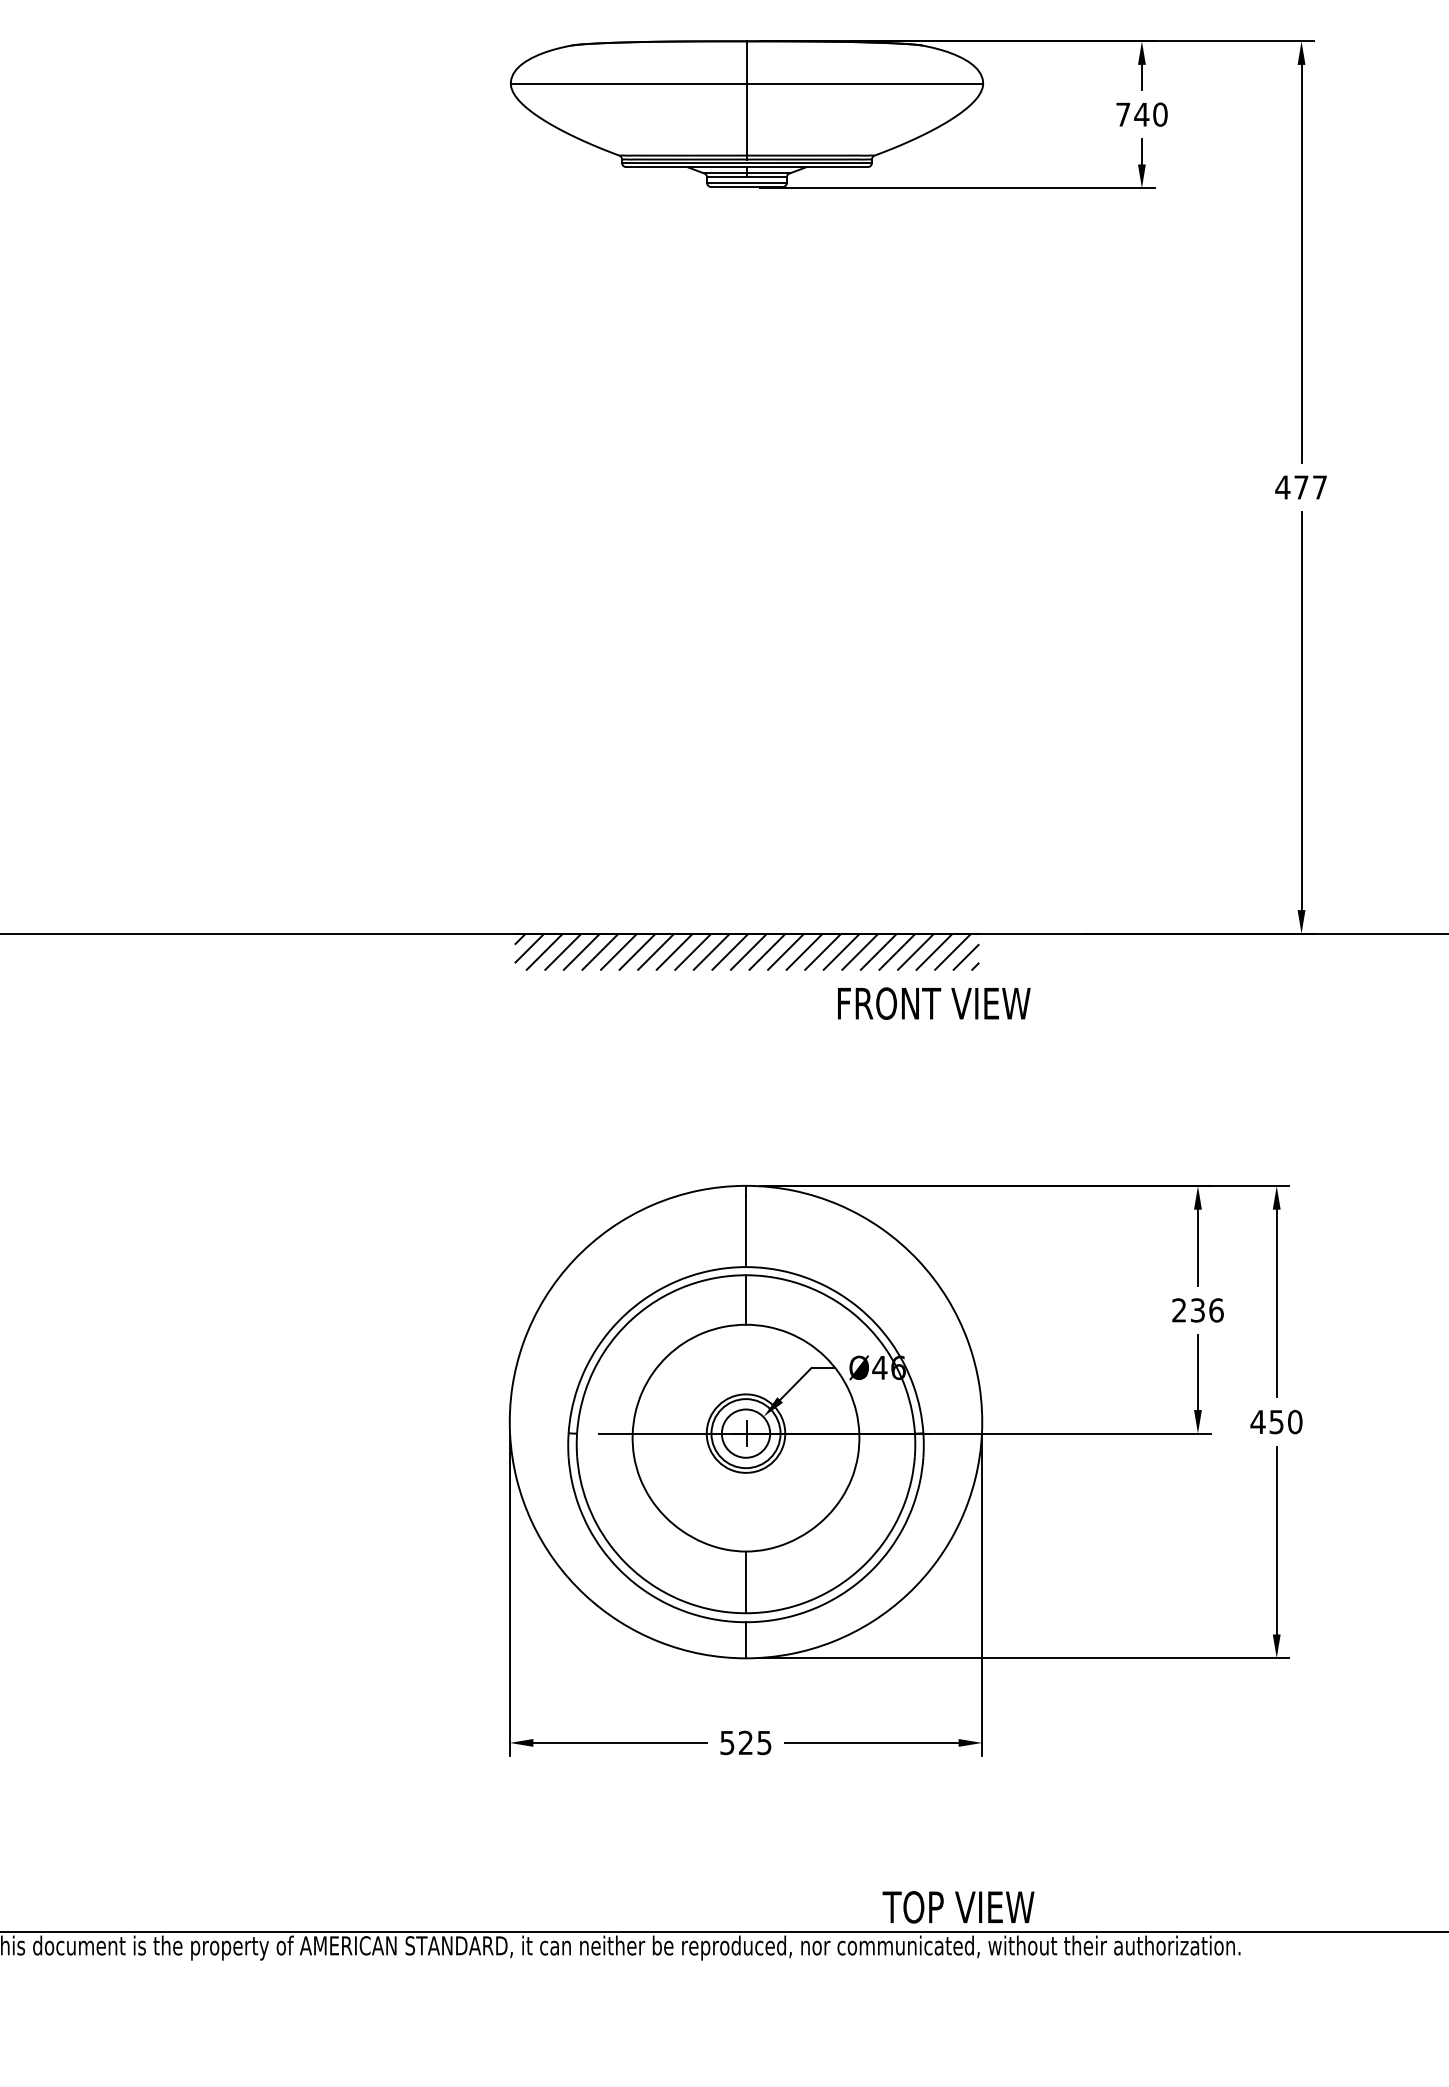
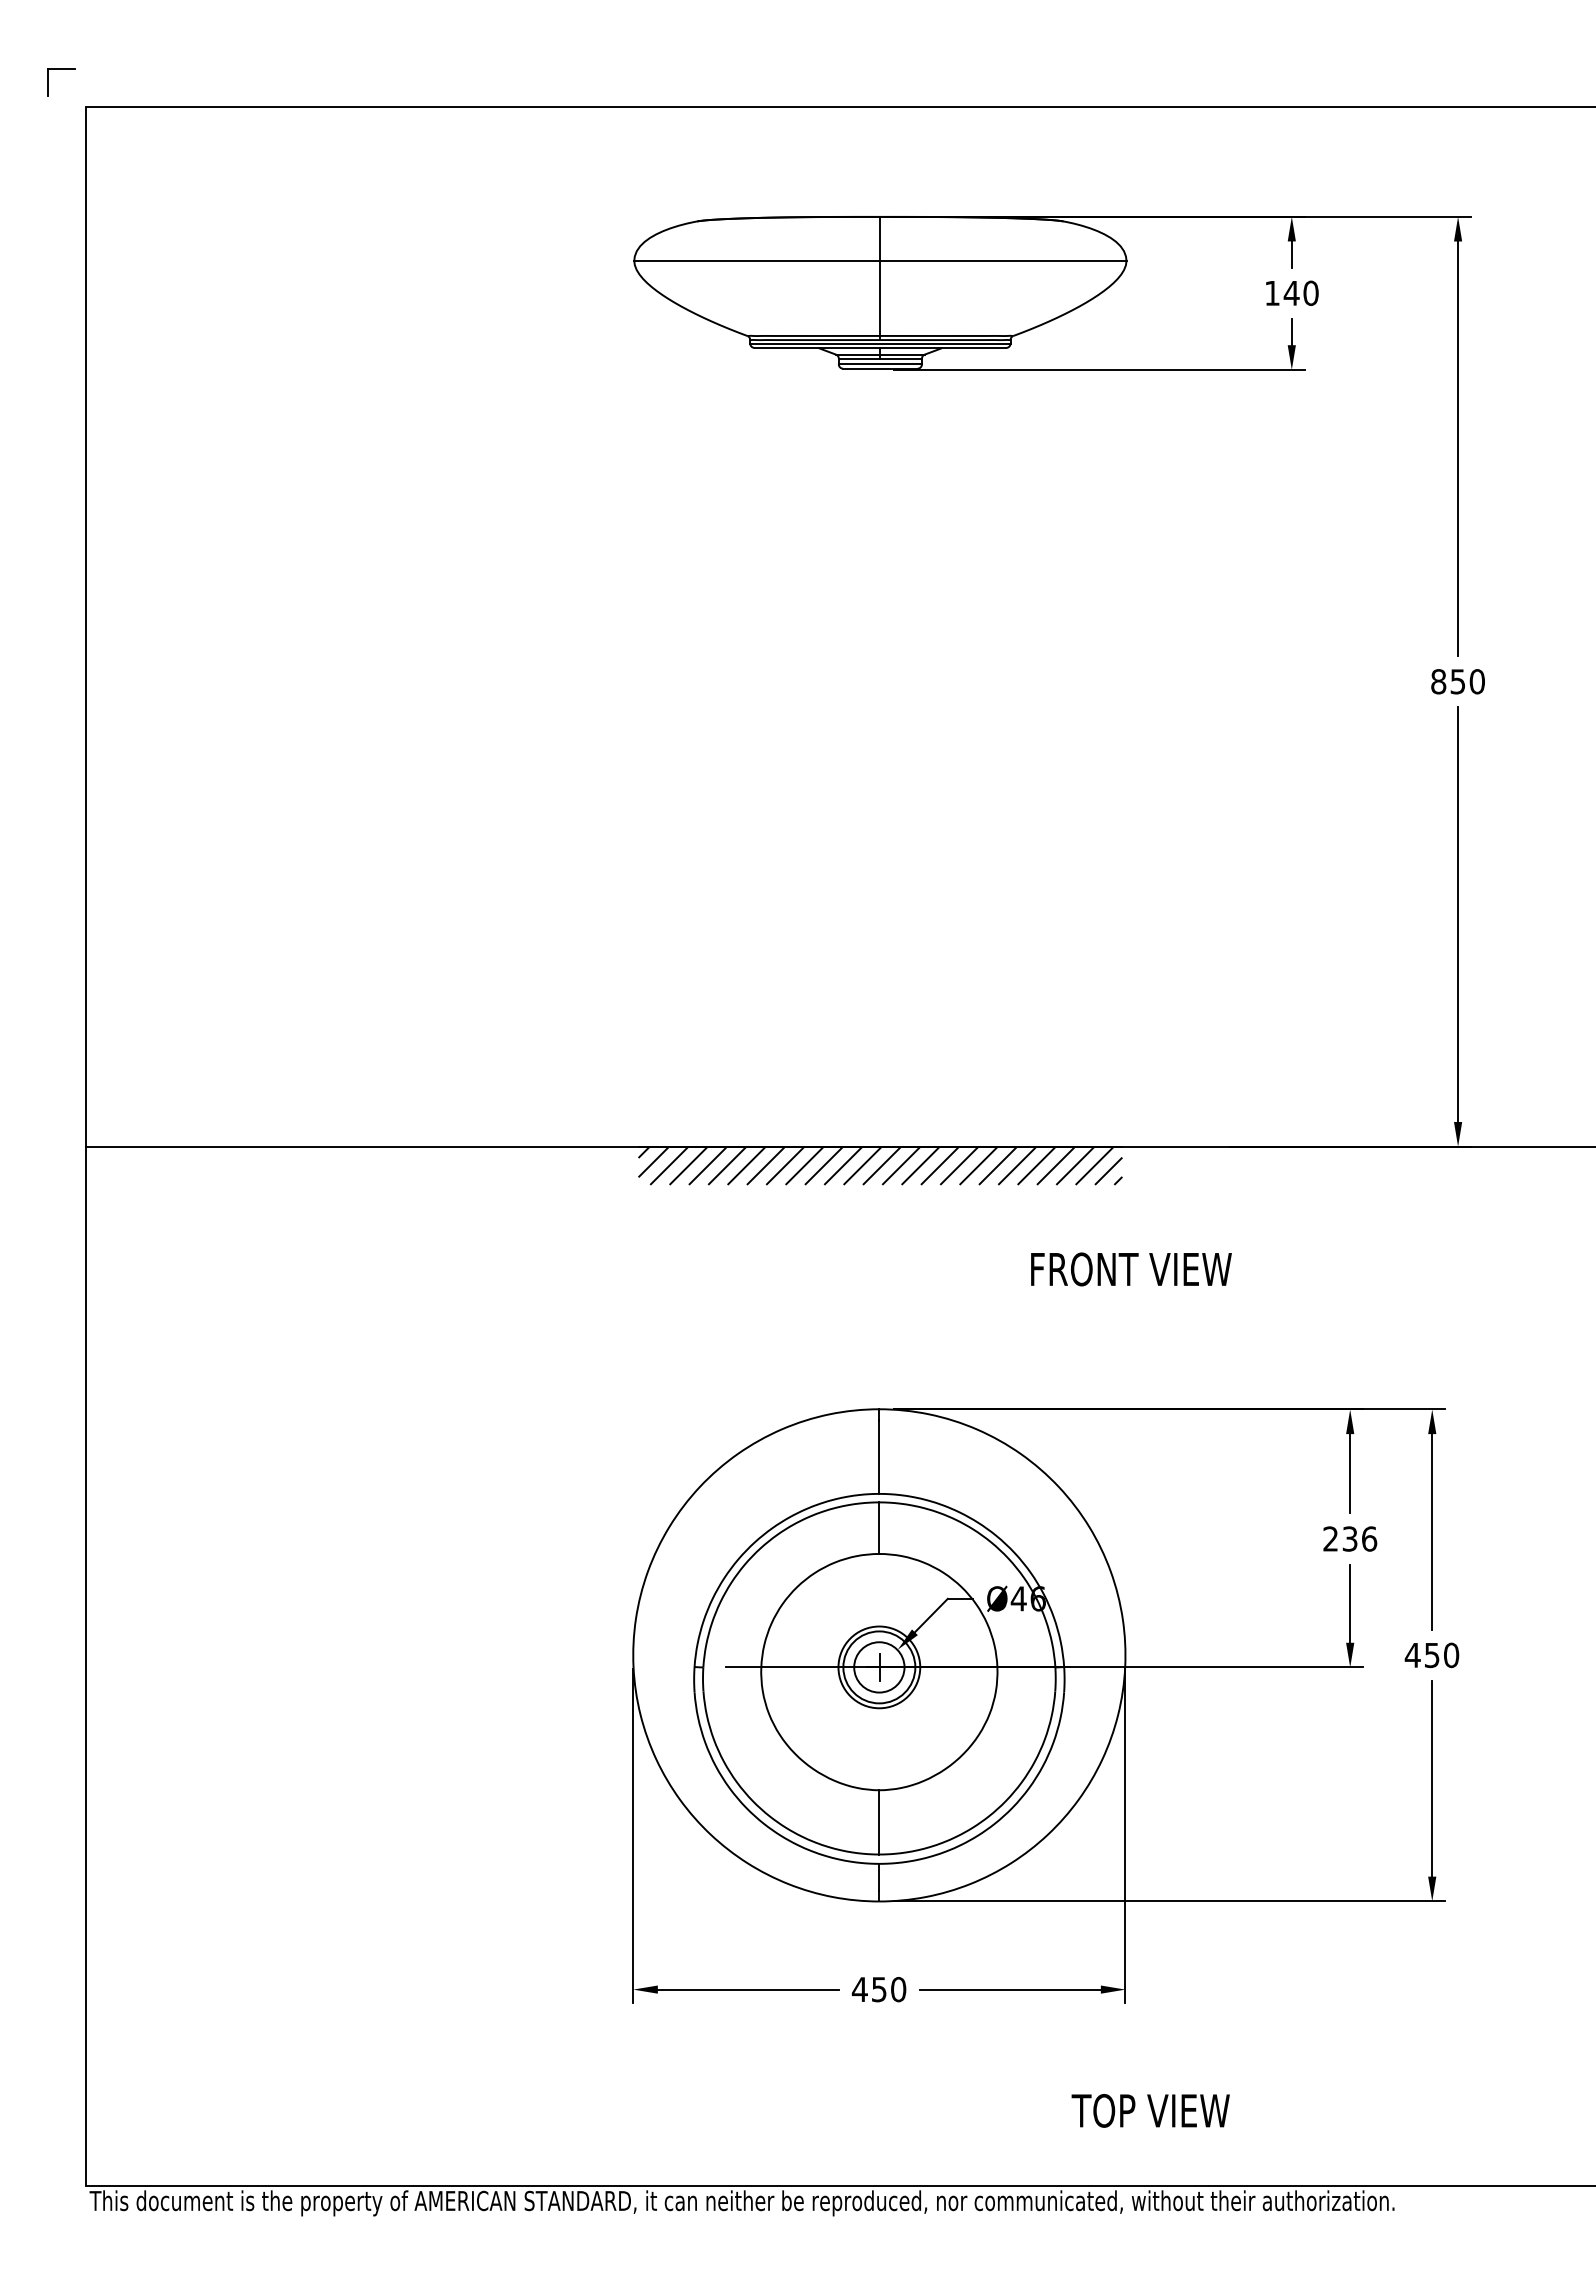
text: (1123, 114) -> (1272, 293), 740 -> 140
text: (1300, 487) -> (1457, 681), 477 -> 850
text: (934, 1003) -> (1131, 1269), moved
text: (745, 1742) -> (878, 1989), 525 -> 450
text: (958, 1906) -> (1150, 2110), moved

